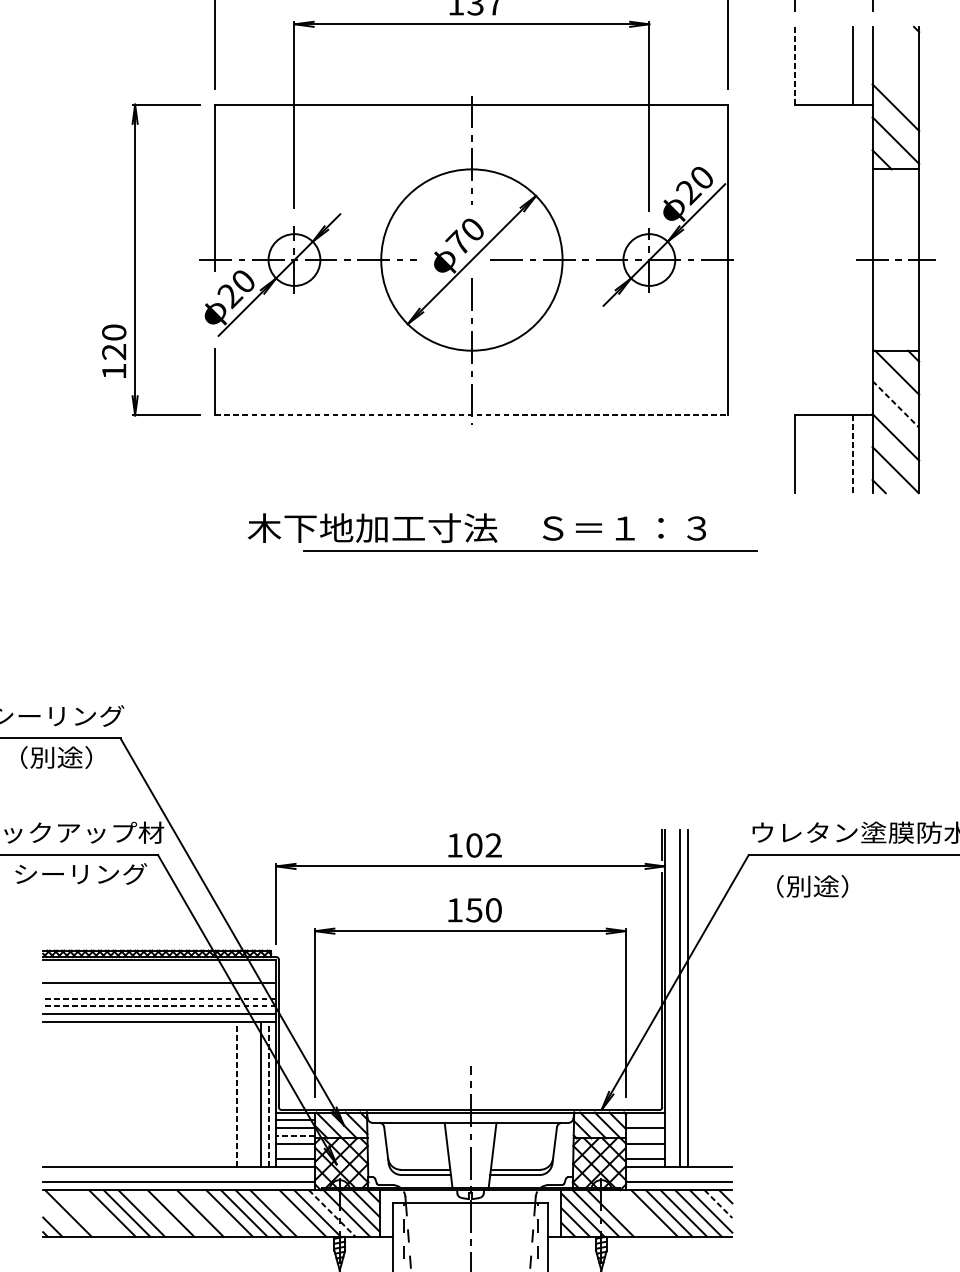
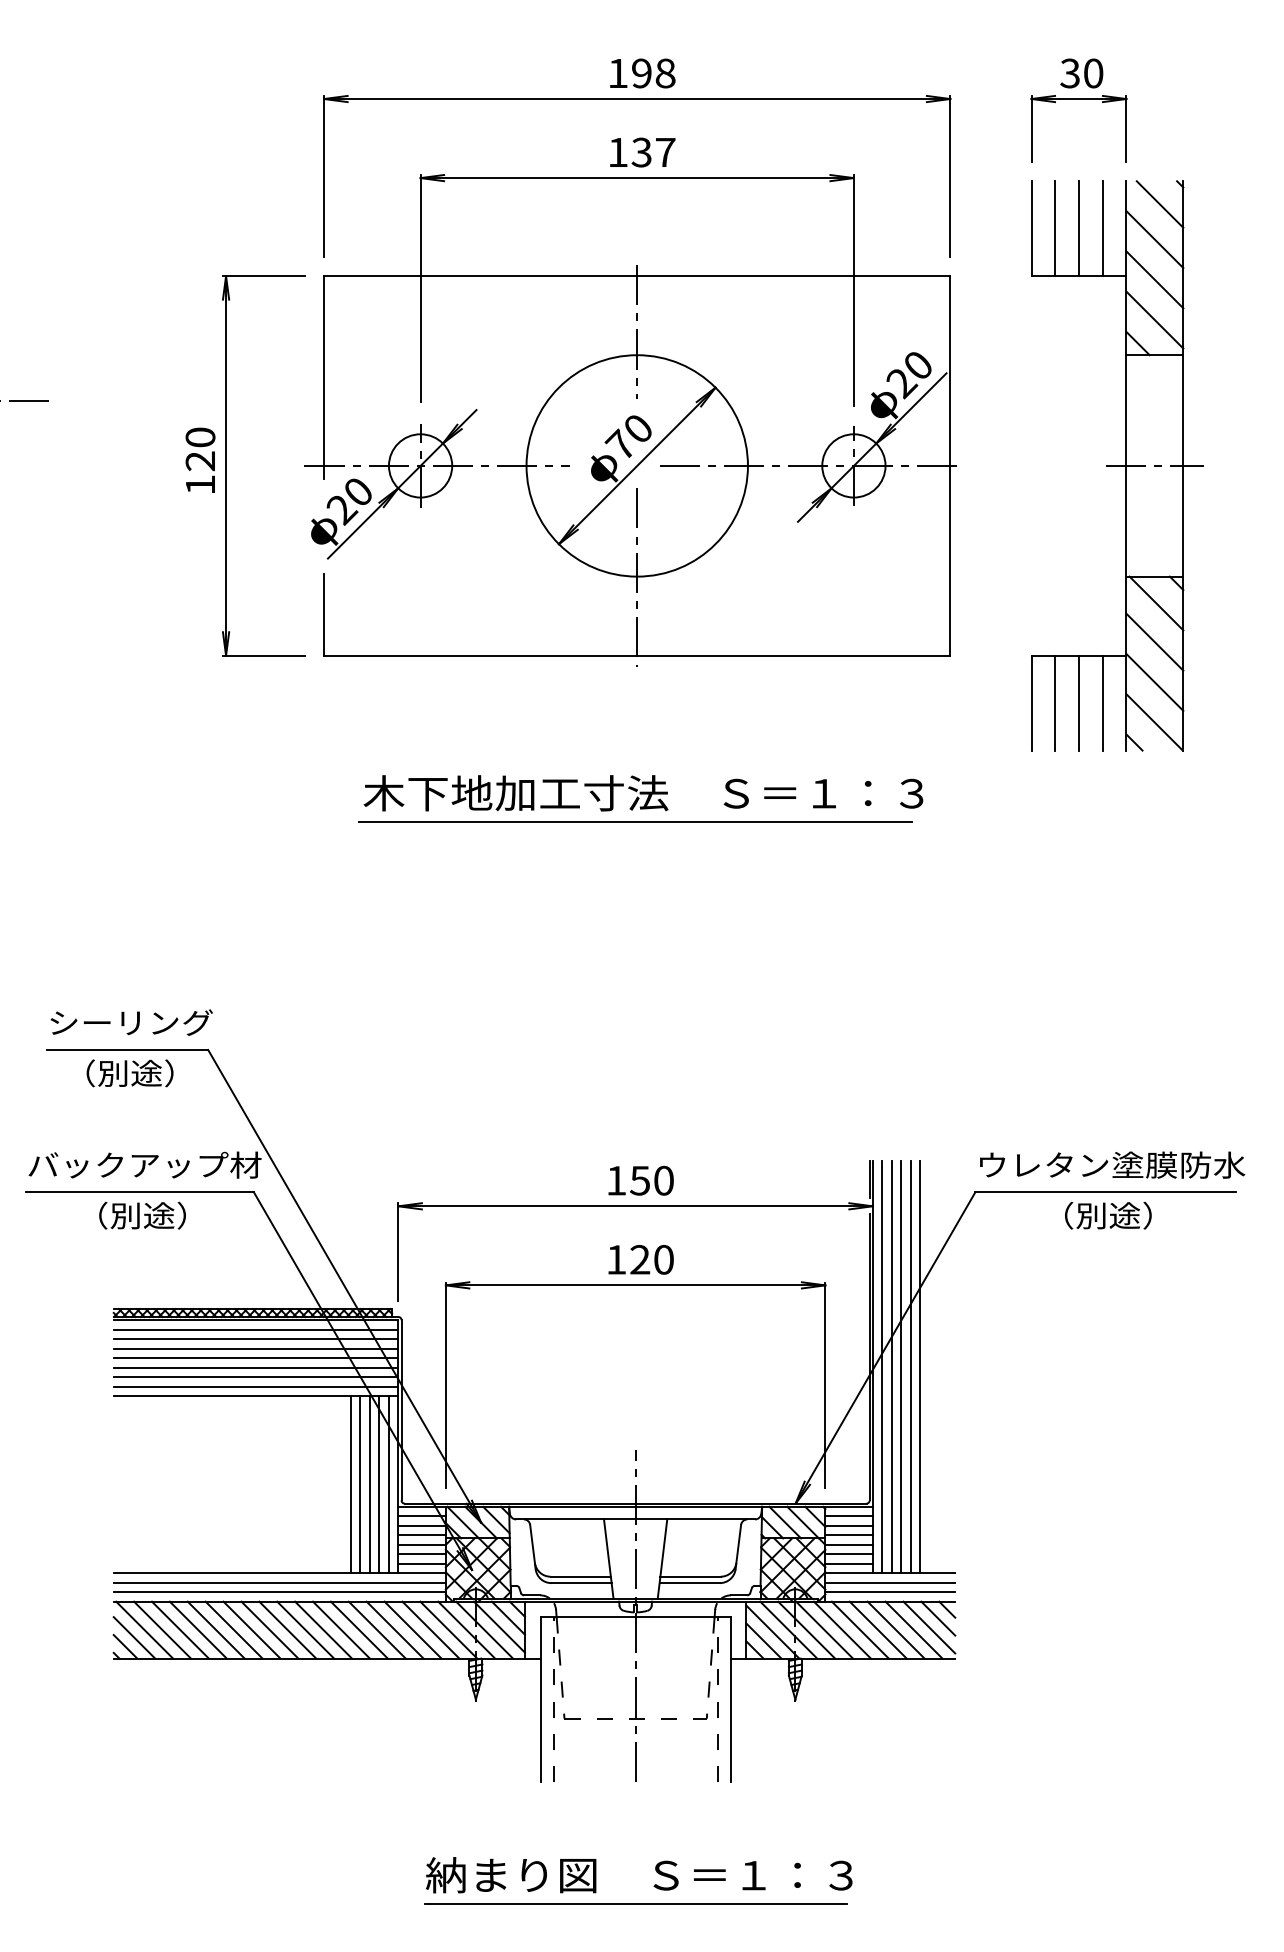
line: (899, 45) -> (1159, 204), added
line: (794, 65) -> (1031, 228), dashed -> solid
line: (814, 65) -> (1055, 228), added
line: (833, 65) -> (1078, 228), added
line: (895, 74) -> (1154, 239), added
text: (114, 350) -> (200, 459), moved
line: (896, 404) -> (1155, 642), dashed -> solid
line: (472, 415) -> (637, 655), dashed -> solid
line: (814, 453) -> (1055, 702), added
line: (833, 453) -> (1078, 702), added
line: (852, 453) -> (1102, 702), dashed -> solid
line: (530, 551) -> (635, 821), moved
text: (483, 845) -> (651, 1180), 102 -> 150
text: (80, 873) -> (159, 1215), シーリング -> （別途）
text: (812, 886) -> (1108, 1215), moved
text: (474, 909) -> (640, 1259), 150 -> 120
line: (159, 967) -> (255, 1329), added
line: (159, 975) -> (255, 1339), added
line: (159, 991) -> (255, 1358), added
line: (159, 998) -> (255, 1367), dashed -> solid
line: (672, 998) -> (882, 1367), added
line: (695, 998) -> (910, 1367), added
line: (703, 998) -> (920, 1367), added
line: (159, 1006) -> (255, 1377), dashed -> solid
line: (237, 1094) -> (350, 1484), dashed -> solid
line: (245, 1094) -> (360, 1484), added
line: (252, 1094) -> (369, 1484), added
line: (268, 1094) -> (388, 1484), dashed -> solid
line: (644, 1120) -> (848, 1516), added
line: (296, 1136) -> (422, 1535), dashed -> solid
line: (644, 1136) -> (848, 1535), added
line: (295, 1151) -> (421, 1554), added
line: (644, 1151) -> (848, 1554), added
line: (178, 1174) -> (279, 1582), added
line: (679, 1174) -> (890, 1582), added
line: (718, 1204) -> (938, 1618), dashed -> solid
line: (83, 1213) -> (162, 1629), added
line: (97, 1213) -> (179, 1629), added
line: (155, 1213) -> (251, 1629), added
line: (185, 1213) -> (287, 1629), added
line: (214, 1213) -> (323, 1629), added
line: (287, 1213) -> (412, 1629), added
line: (332, 1213) -> (467, 1630), dashed -> solid
line: (625, 1213) -> (824, 1629), added
line: (640, 1213) -> (842, 1629), added
line: (60, 1219) -> (134, 1637), added

